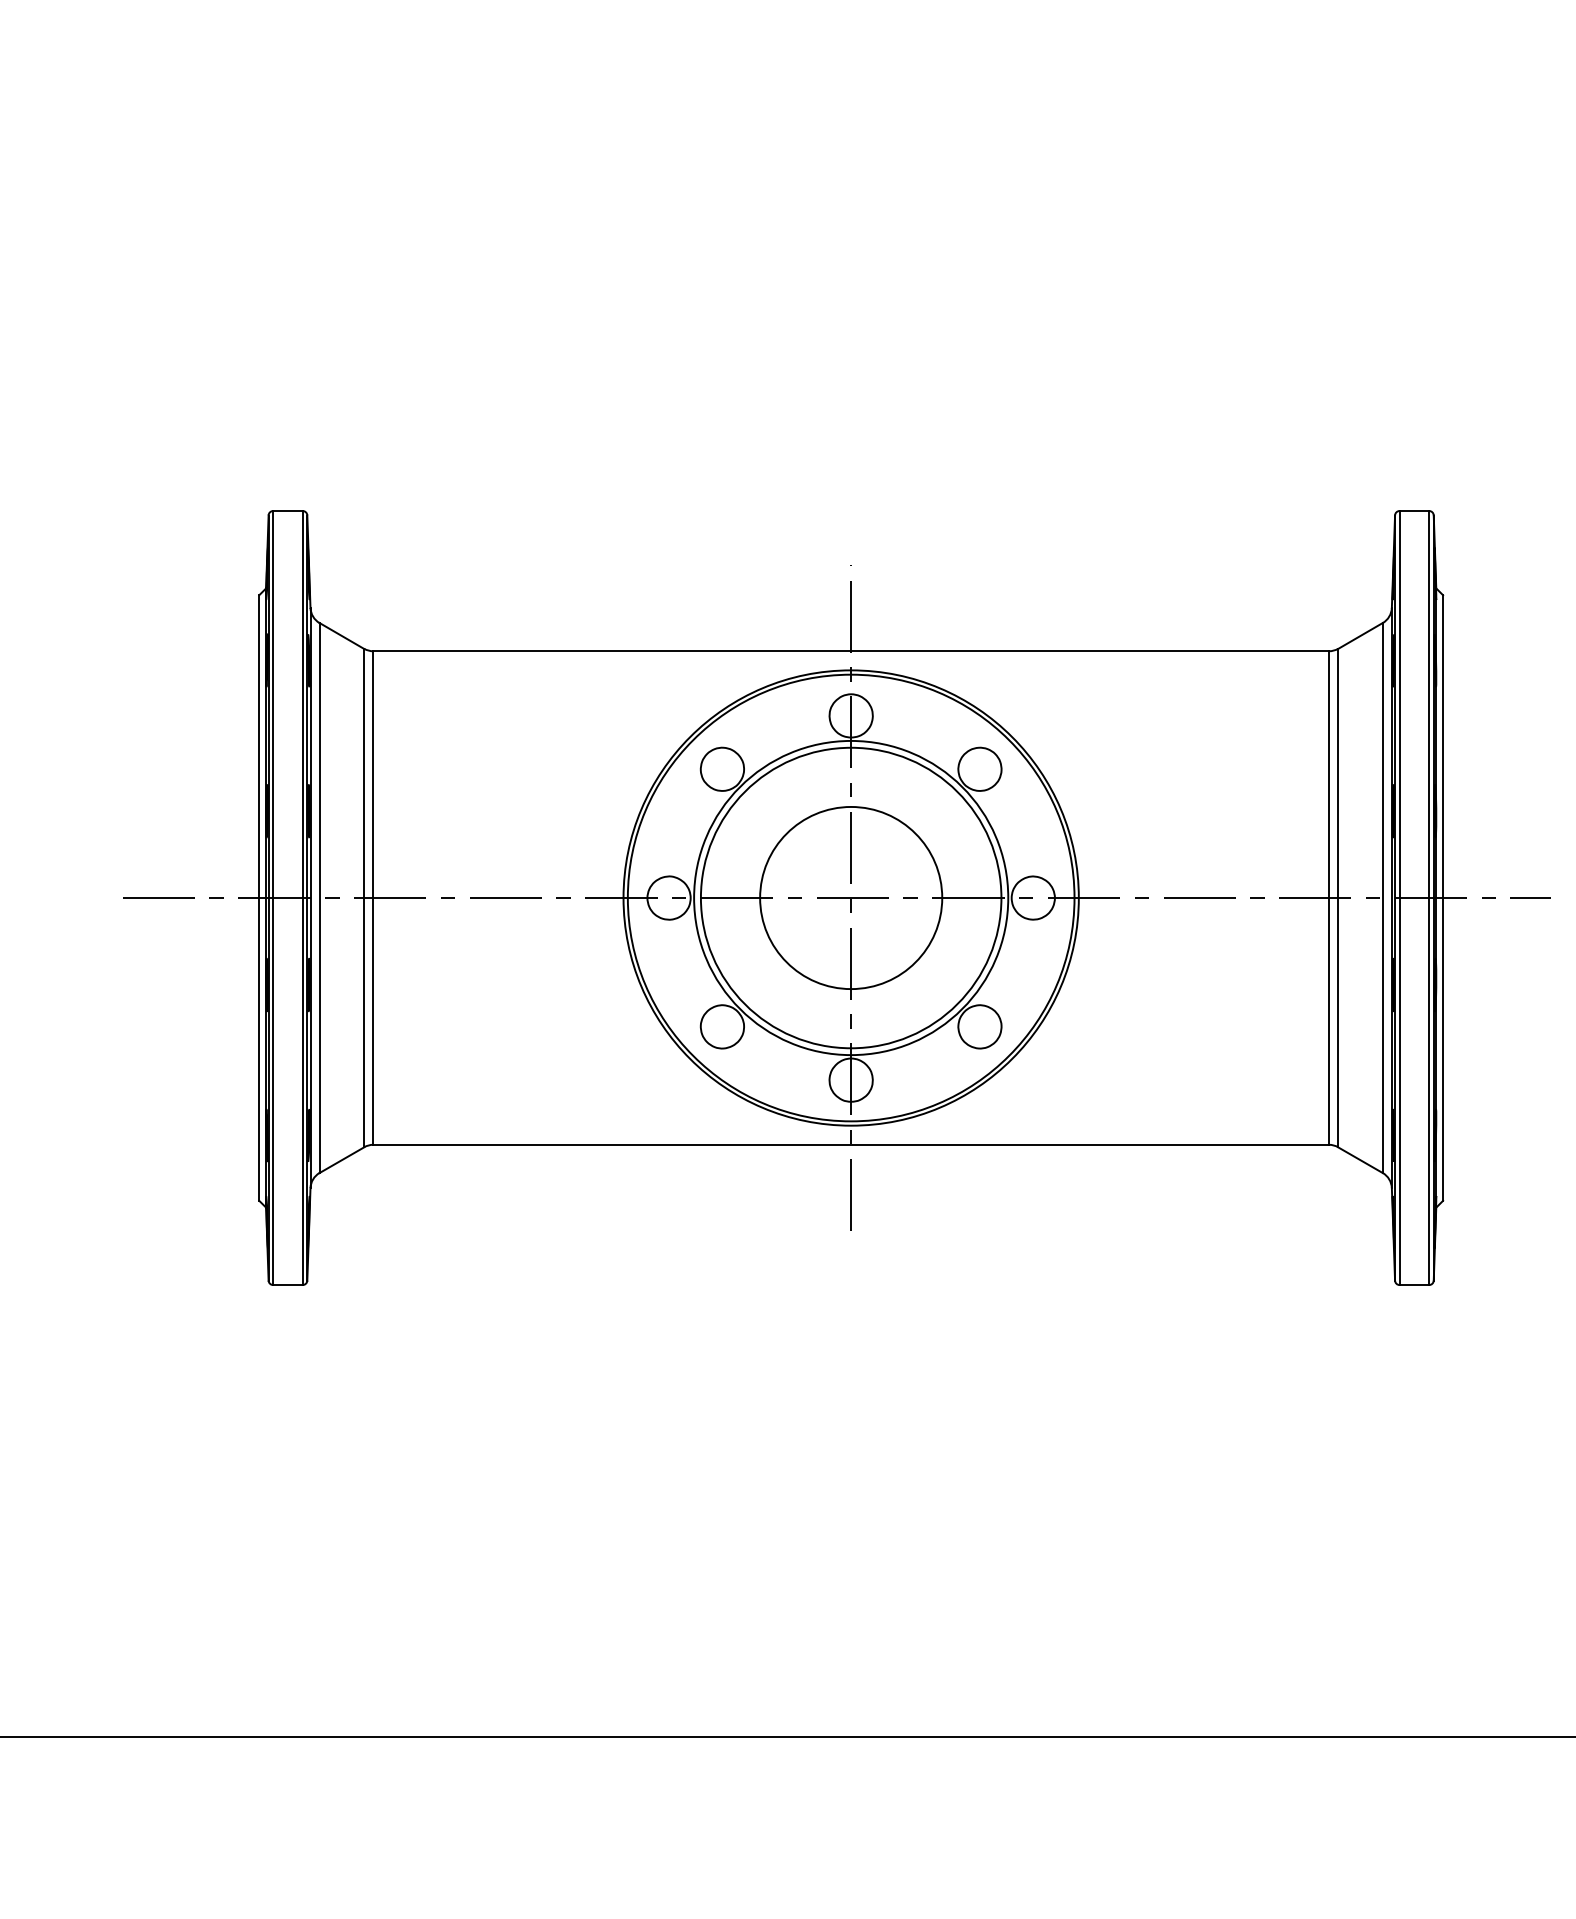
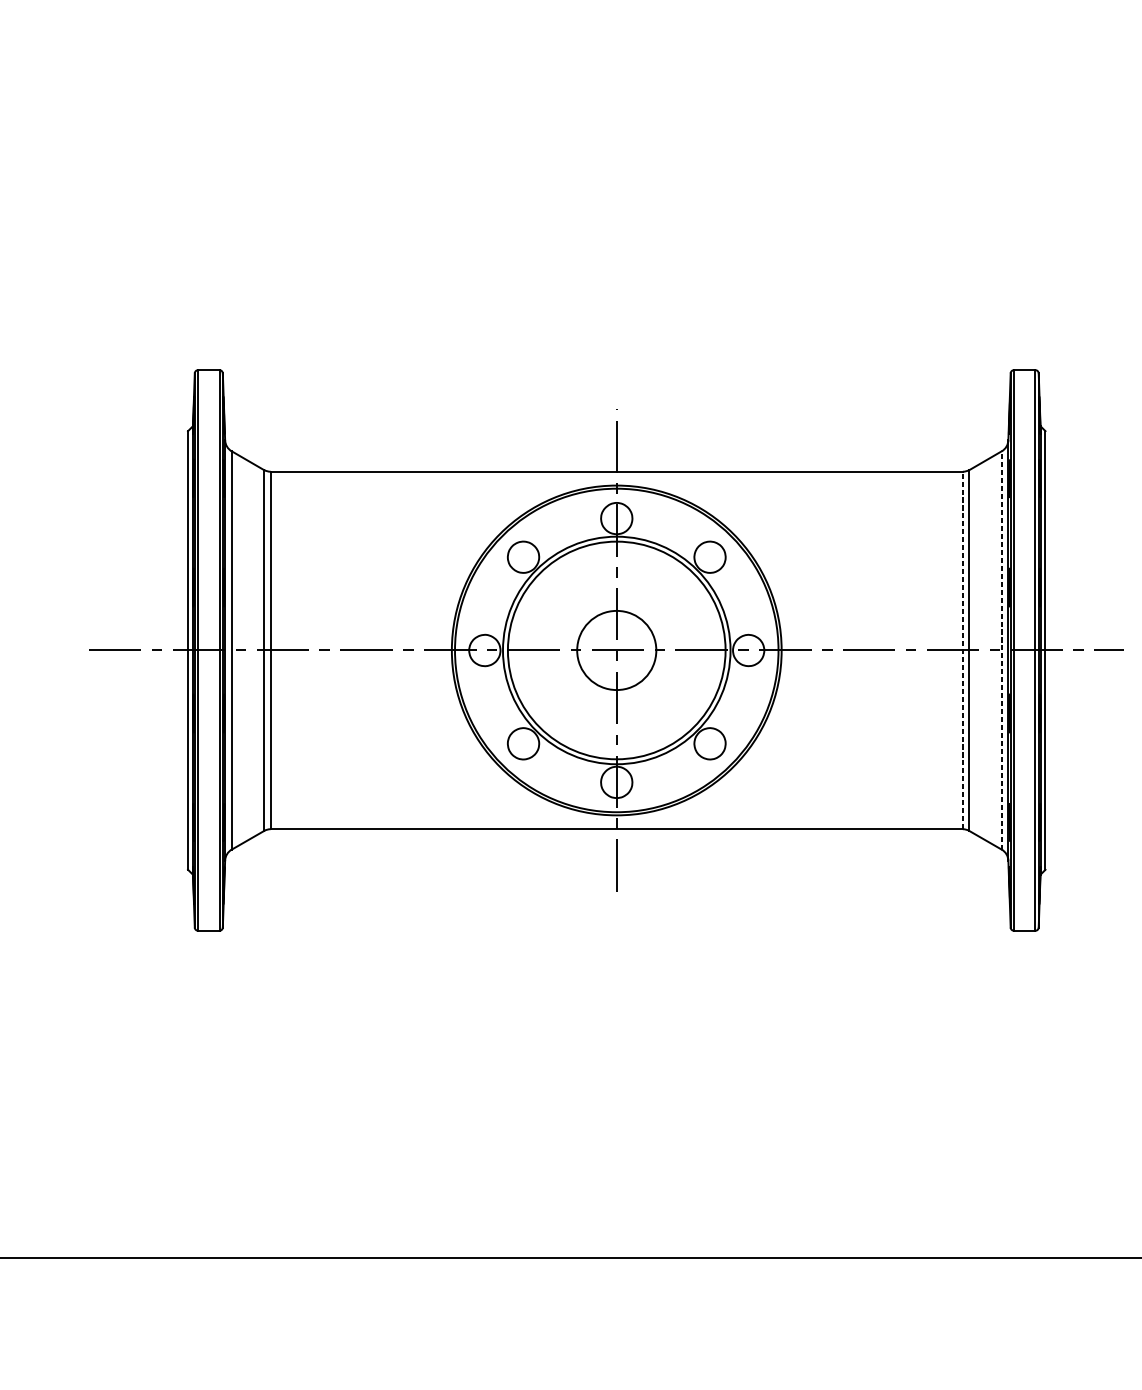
circle: (851, 897) -> (616, 650), size x0.6
line: (1382, 897) -> (1001, 650), solid -> dashed
line: (1329, 898) -> (963, 650), solid -> dashed

